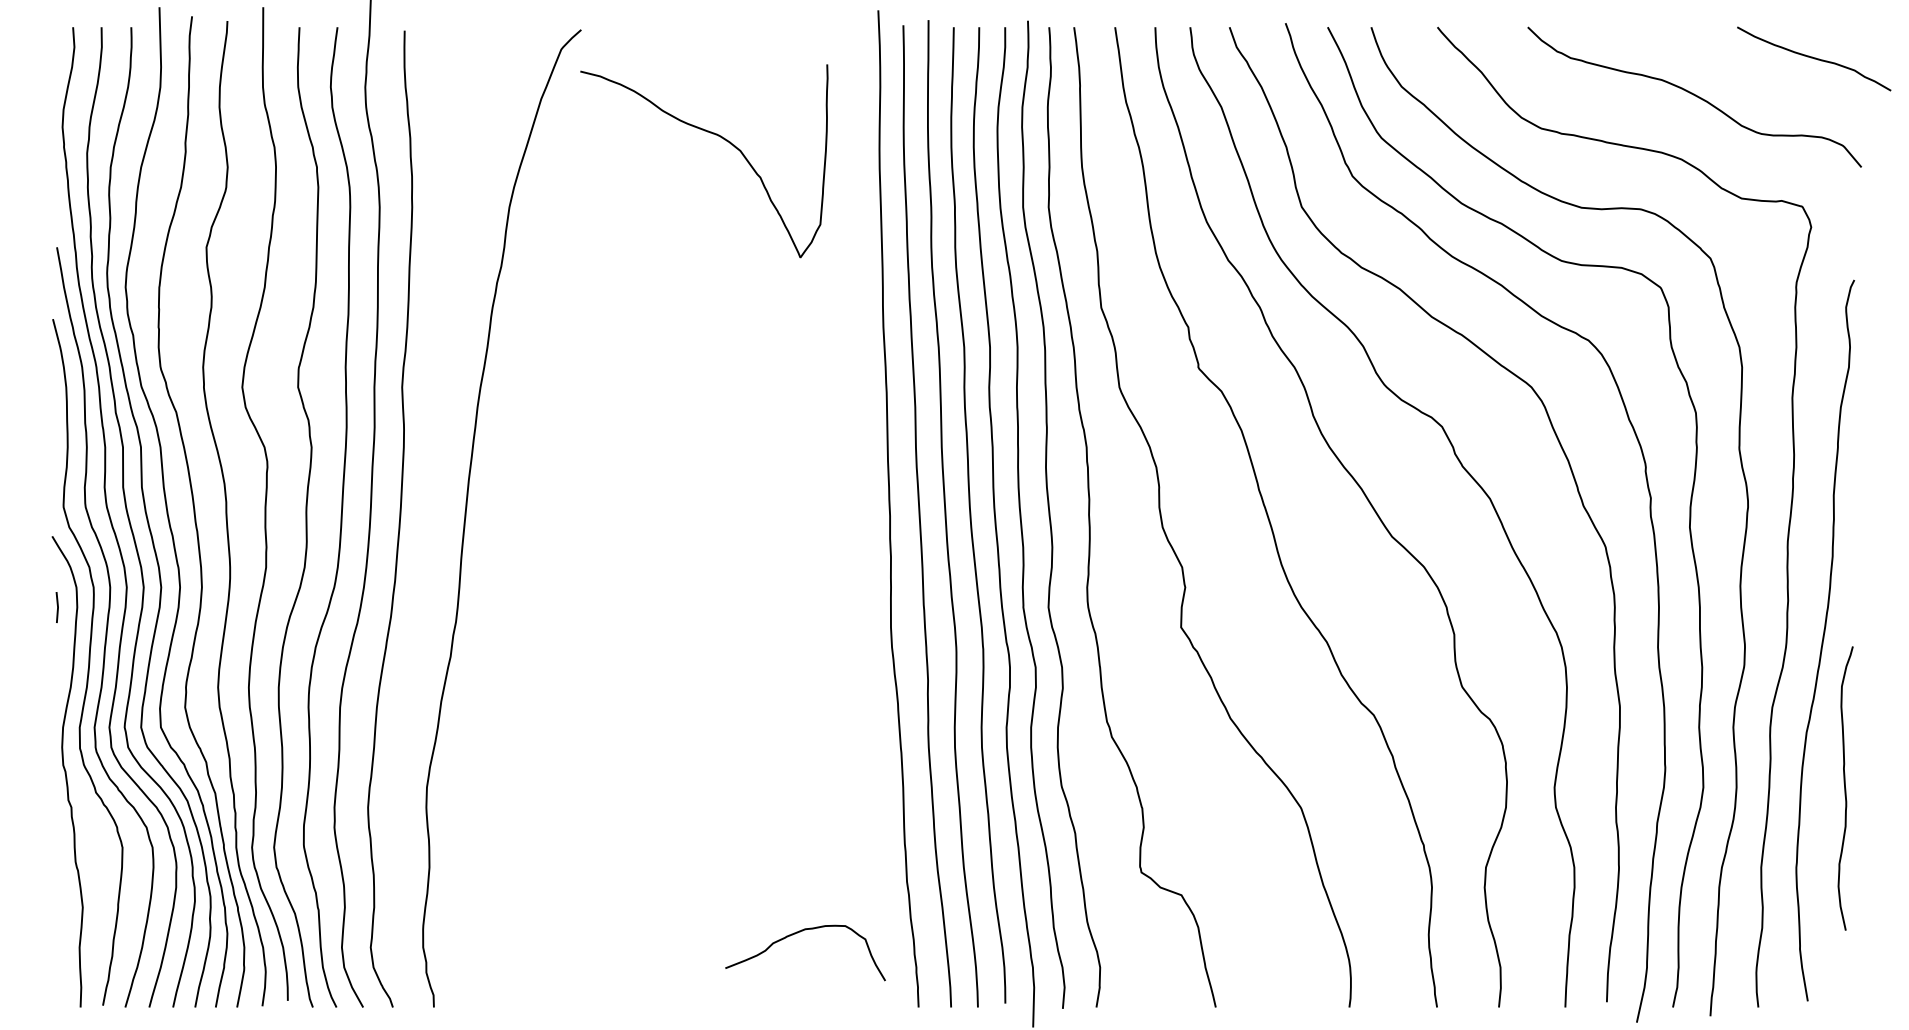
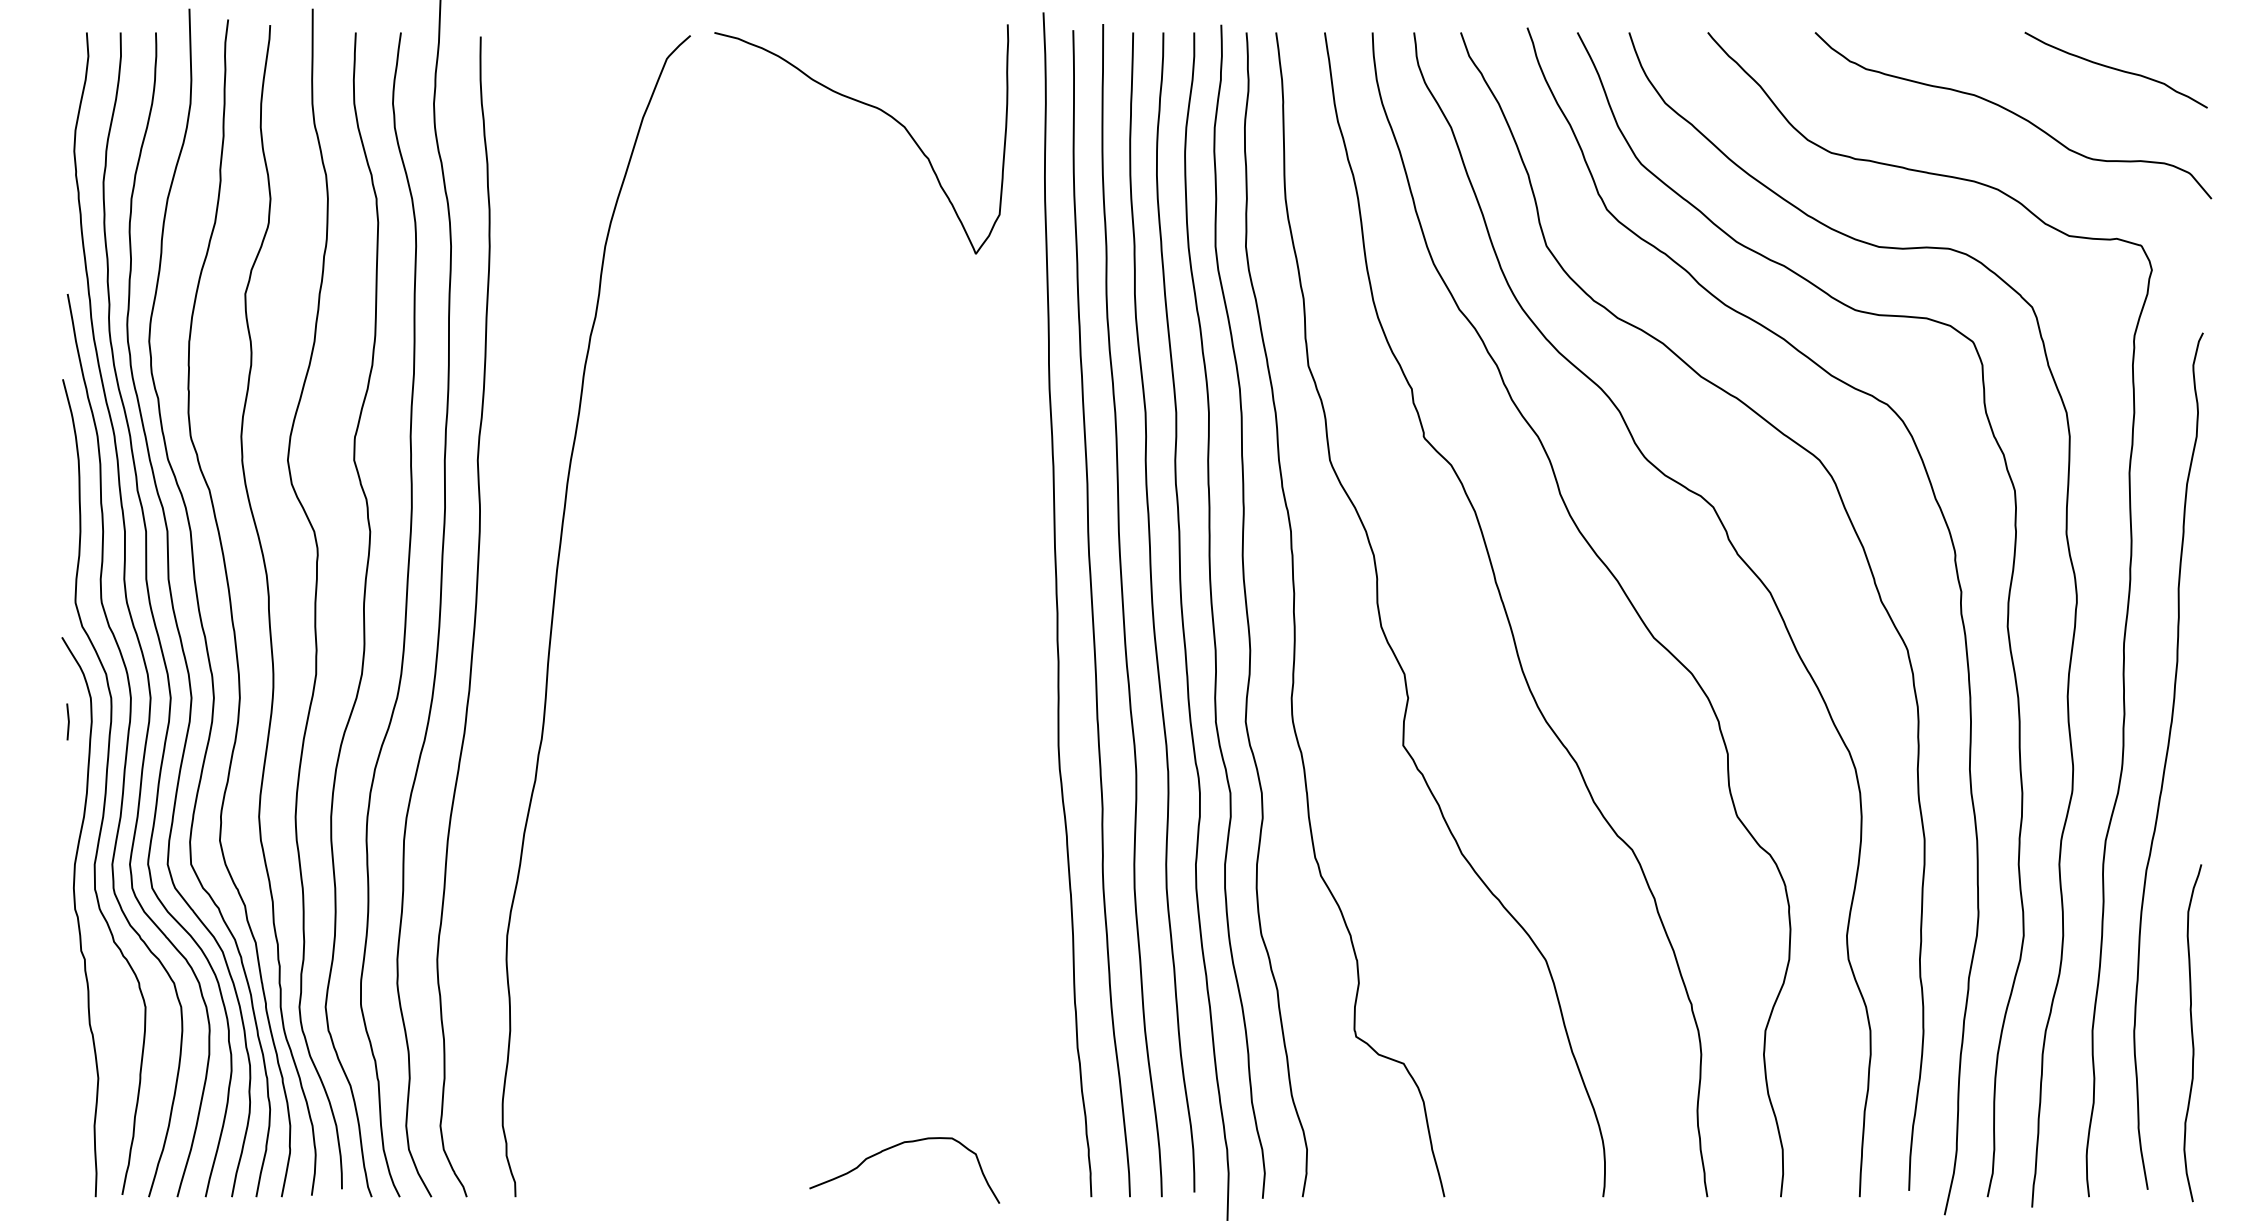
curve: (1814, 58) -> (2116, 69), moved
curve: (715, 135) -> (874, 108), moved
curve: (1845, 788) -> (2192, 1033), moved
curve: (795, 934) -> (892, 1148), moved

